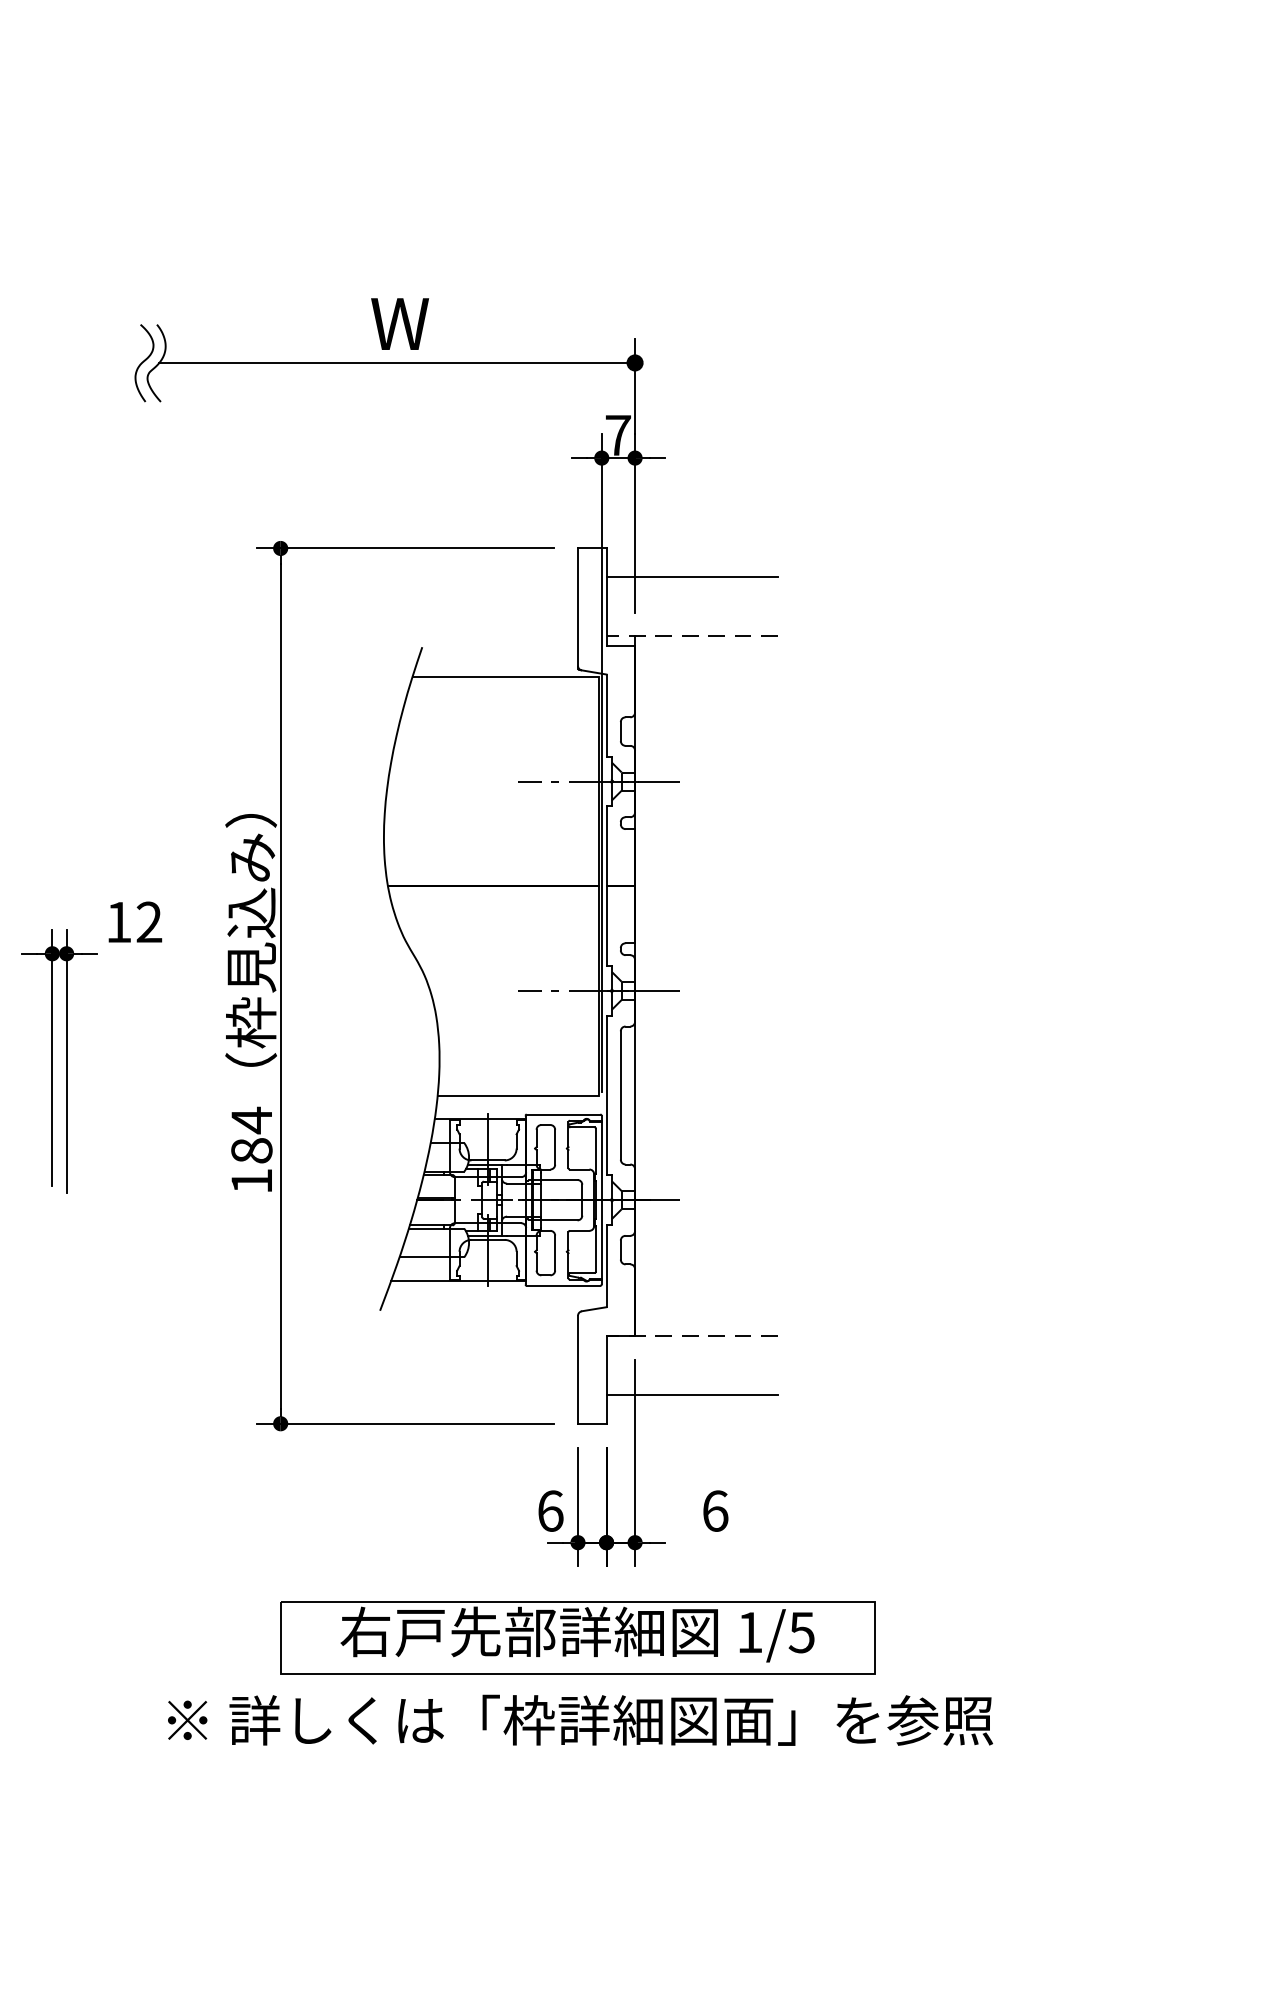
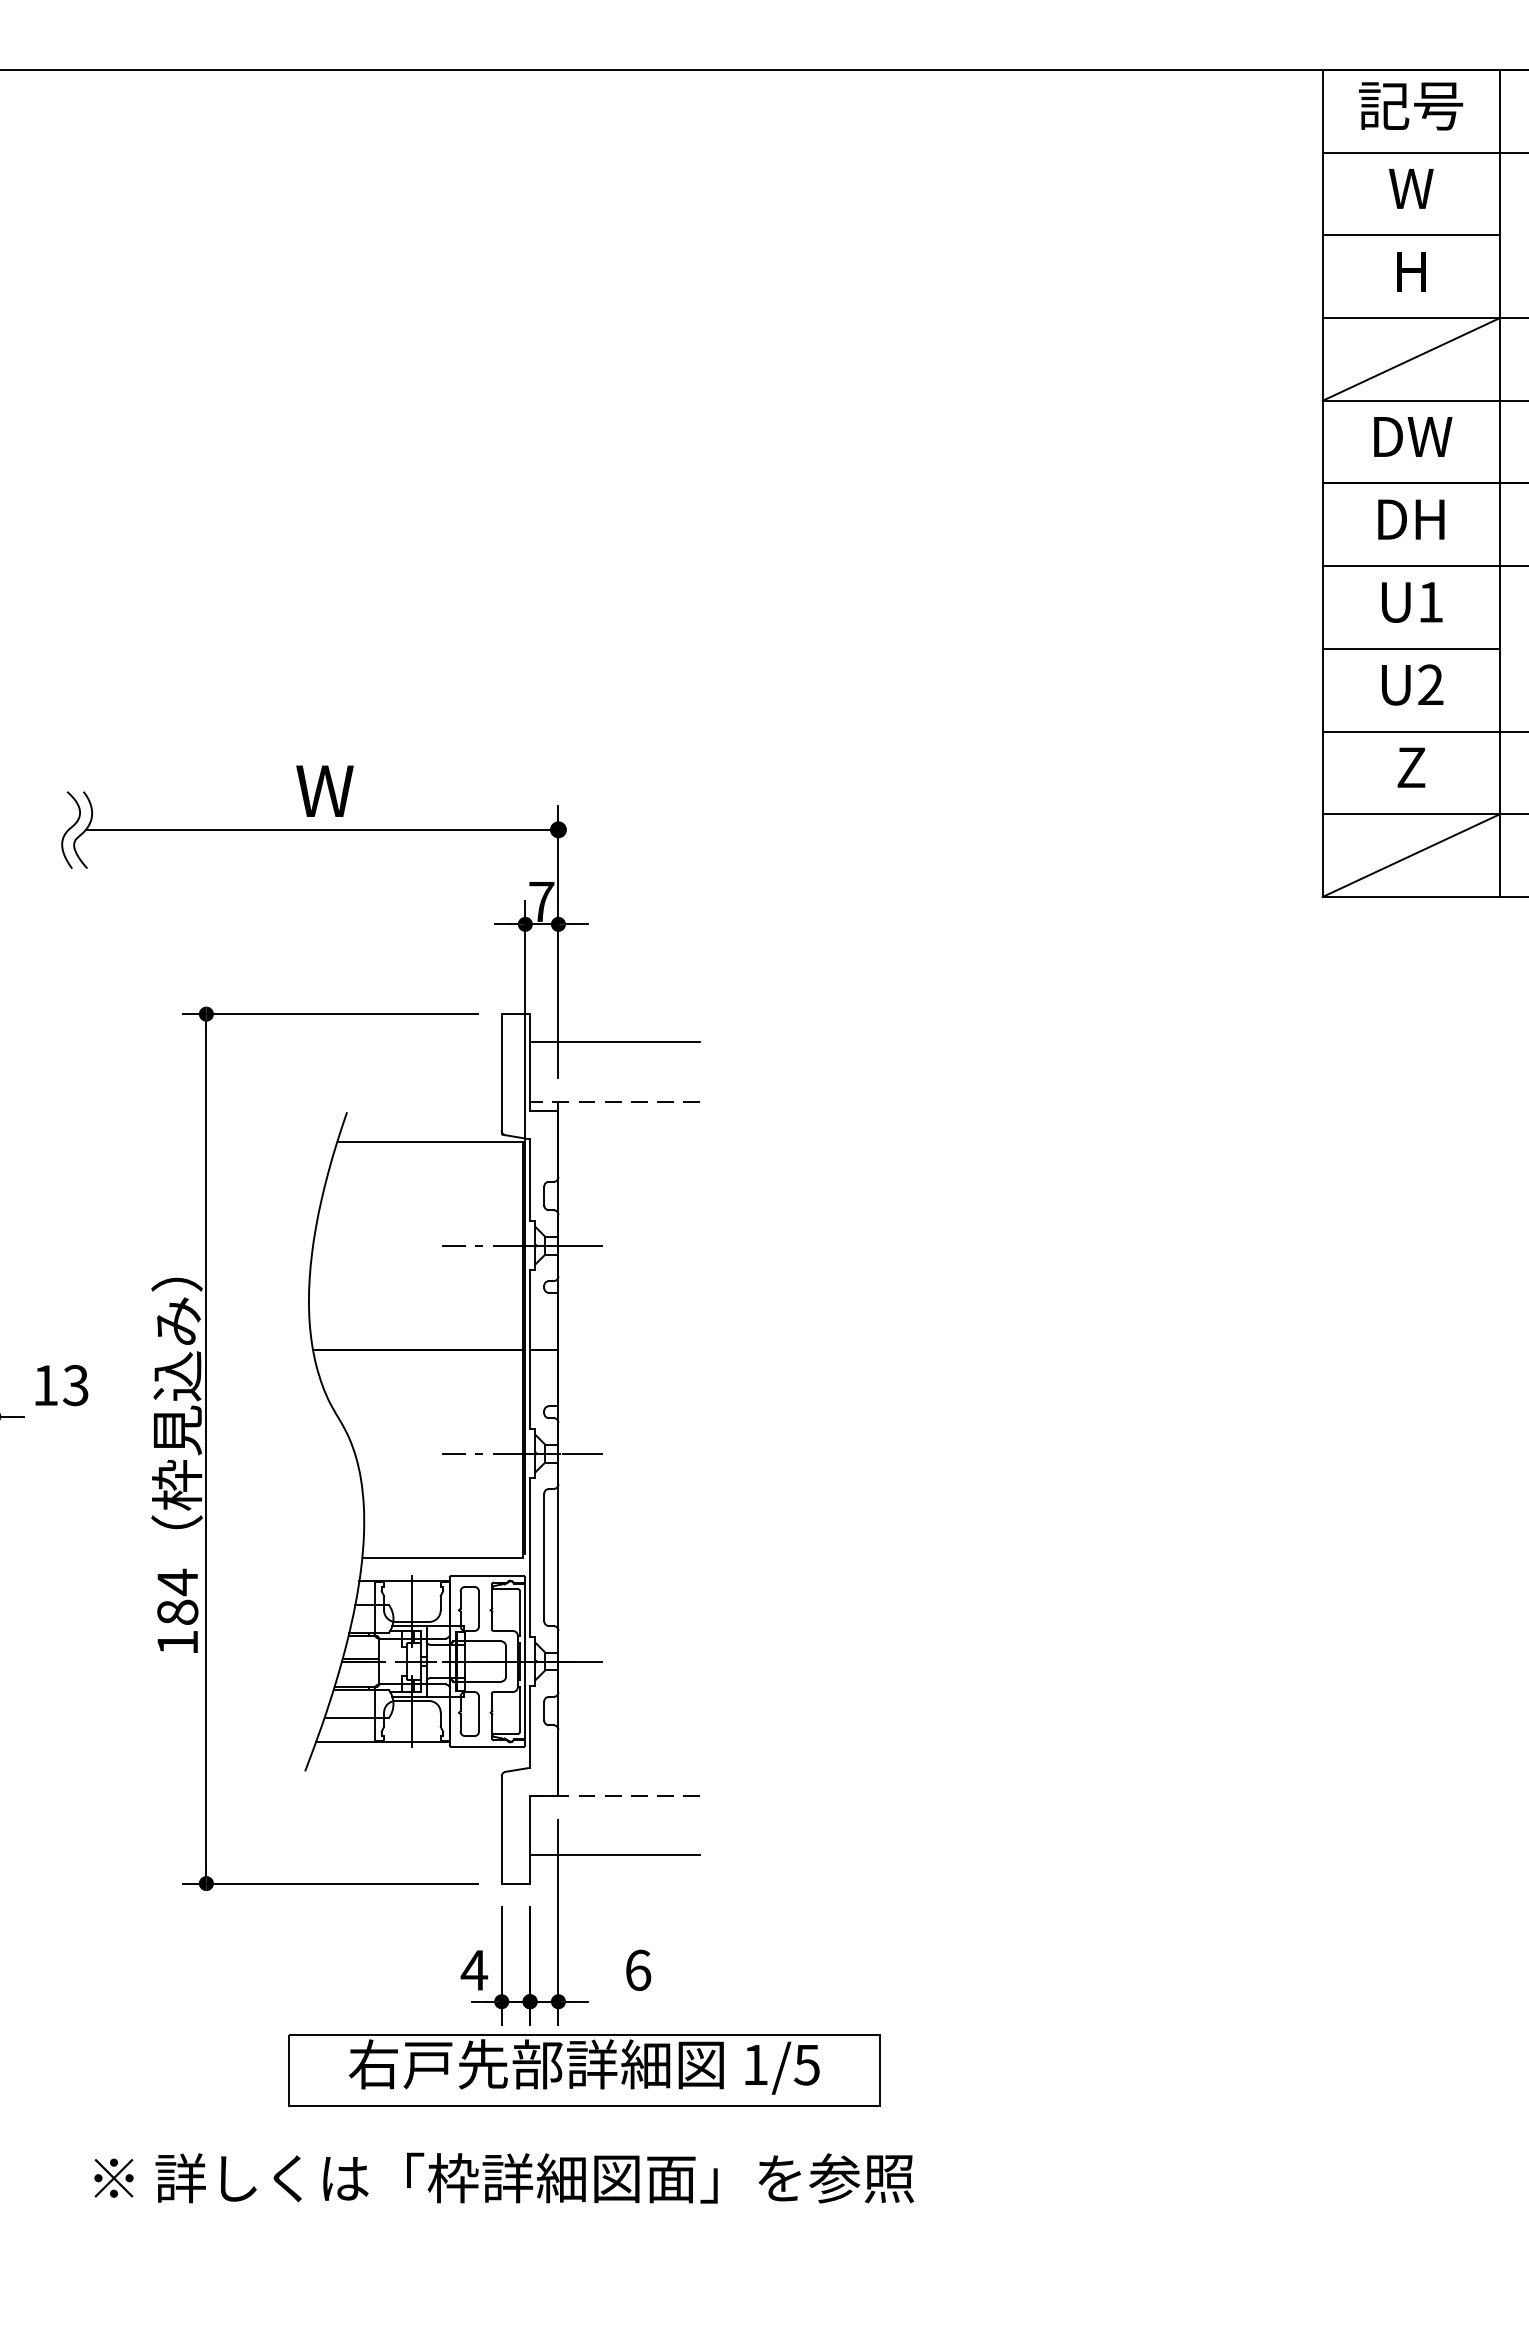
text: (148, 922) -> (75, 1385), 12 -> 13
text: (550, 1511) -> (474, 1970), 6 -> 4
part: (577, 1638) -> (584, 2070), moved

